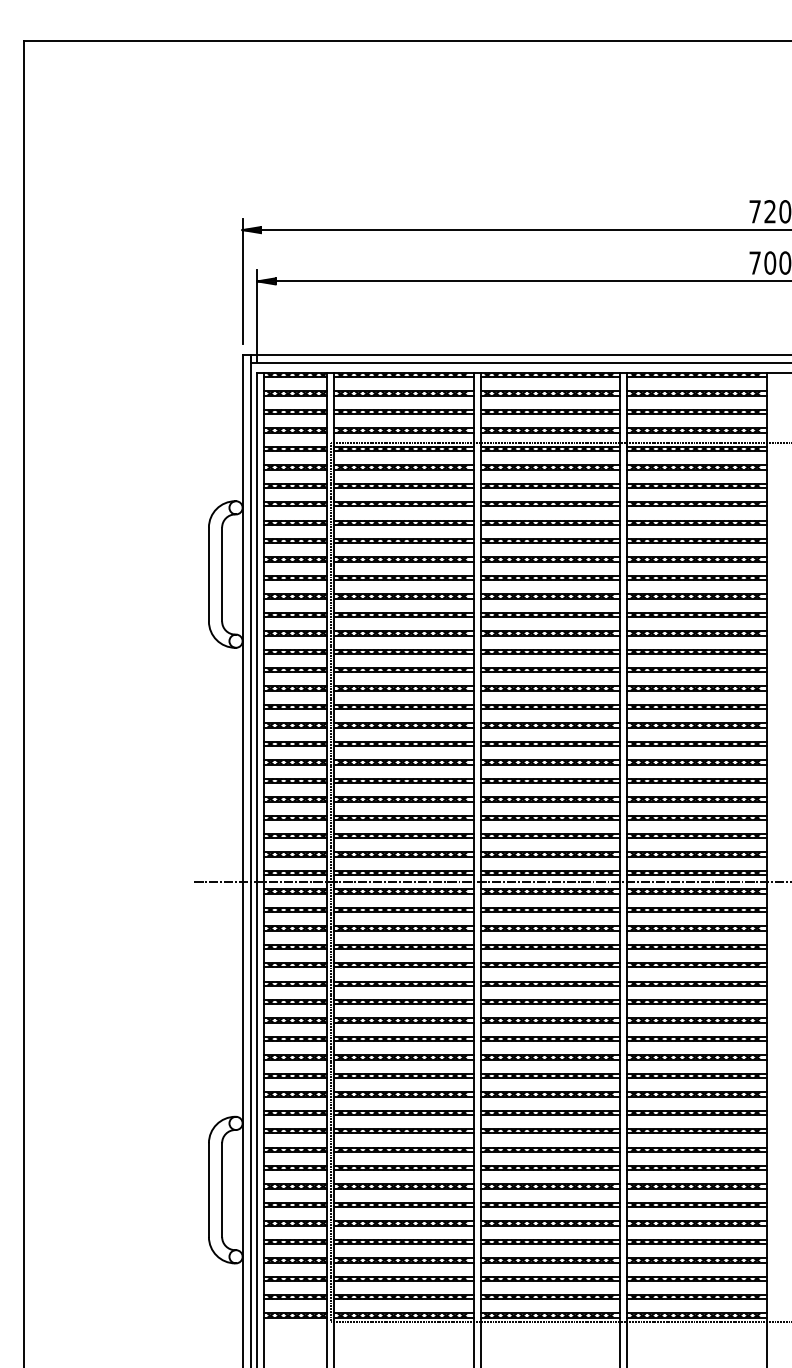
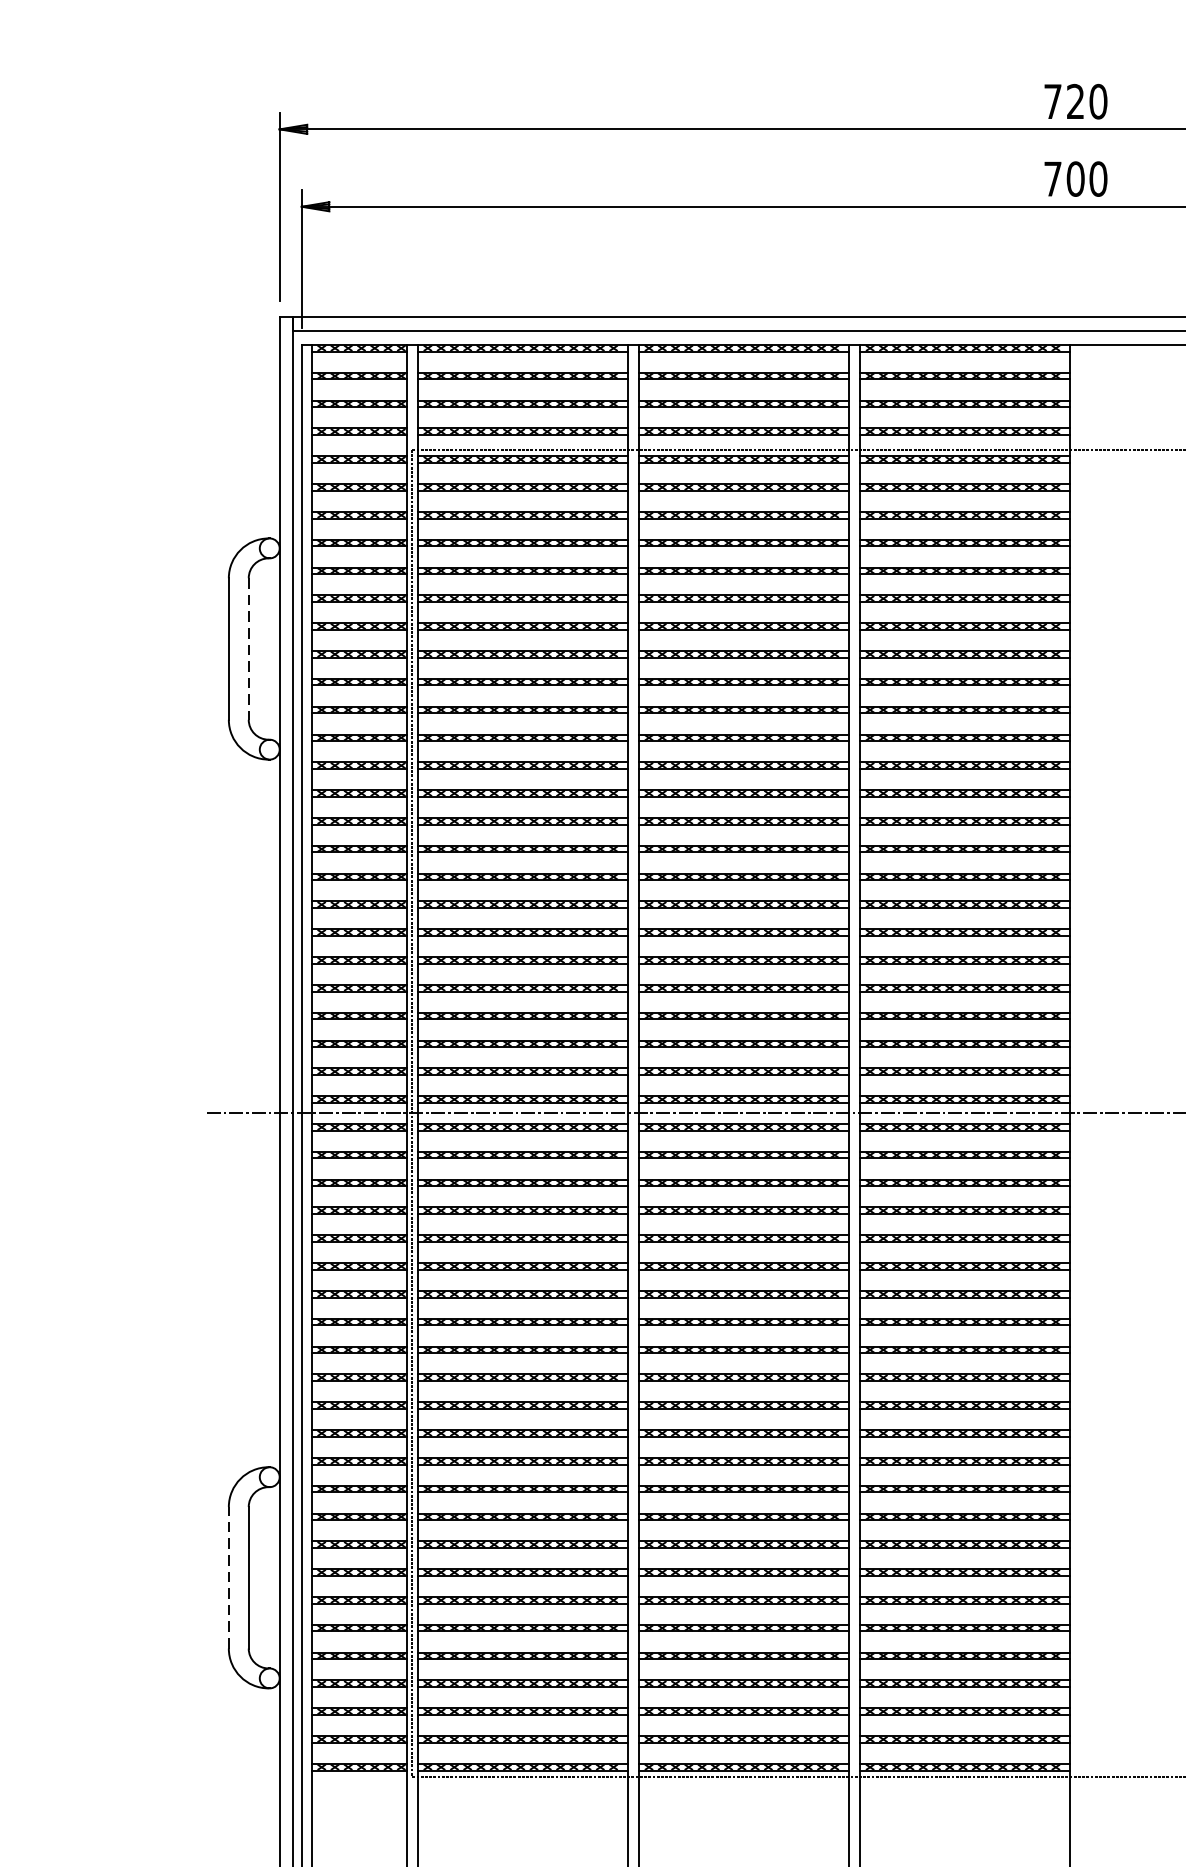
line: (222, 574) -> (249, 649), solid -> dashed
line: (208, 1190) -> (228, 1578), solid -> dashed

